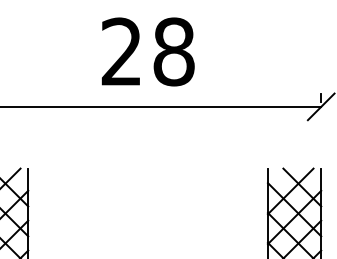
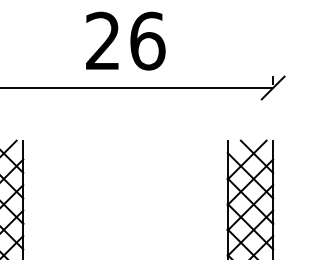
text: (173, 51) -> (147, 40), 28 -> 26

